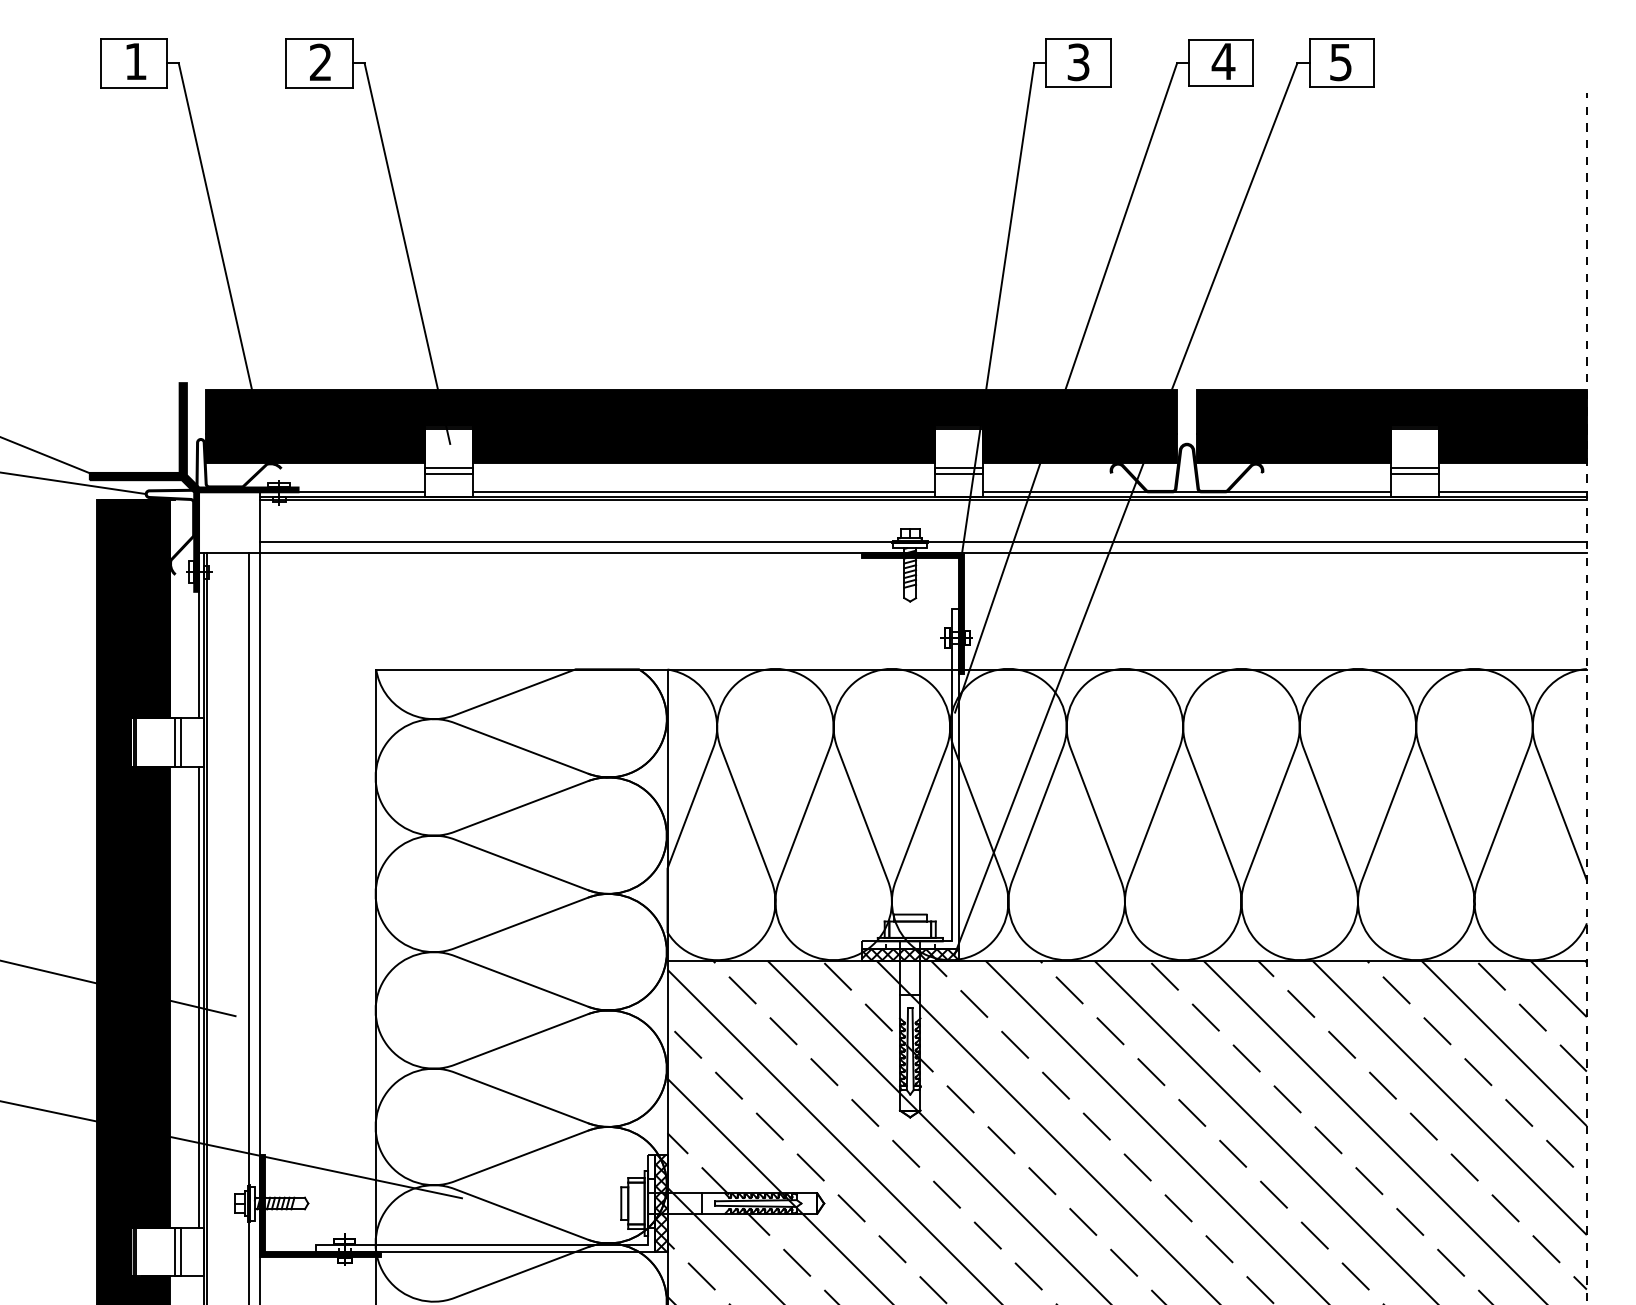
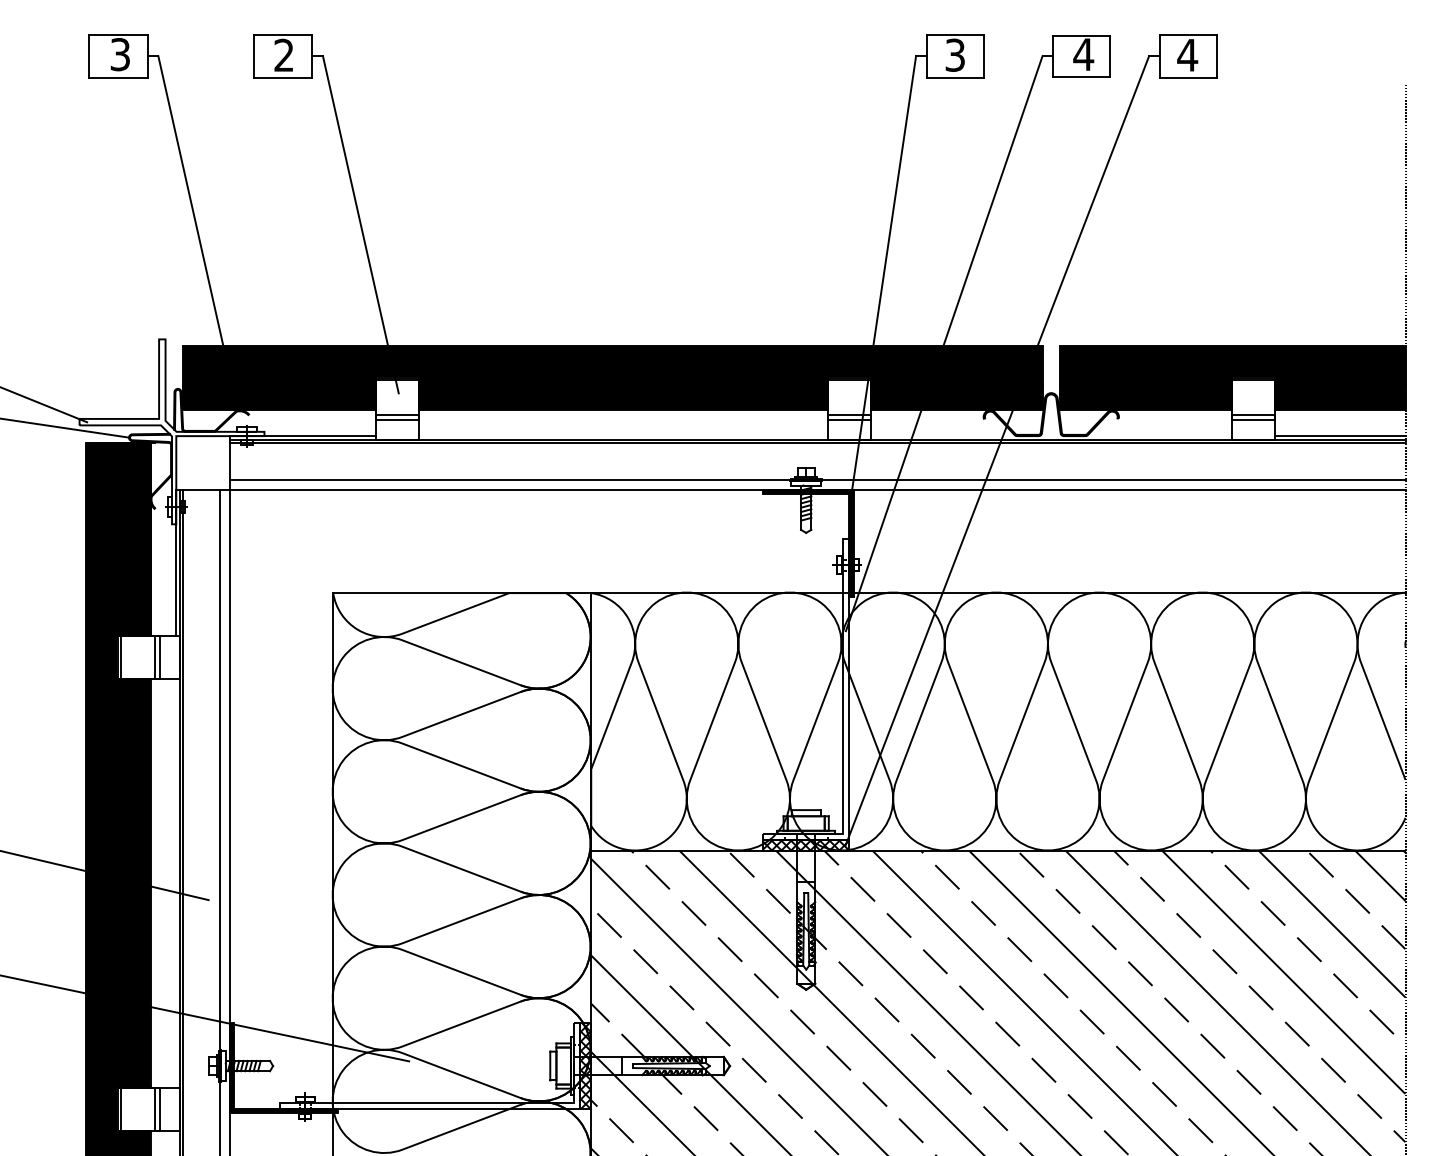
text: (135, 61) -> (120, 54), 1 -> 3
text: (1340, 62) -> (1187, 55), 5 -> 4
fill: (193, 487) -> (171, 431), removed
line: (703, 492) -> (623, 436), removed
line: (1186, 492) -> (1050, 436), removed
line: (199, 996) -> (176, 882), removed

